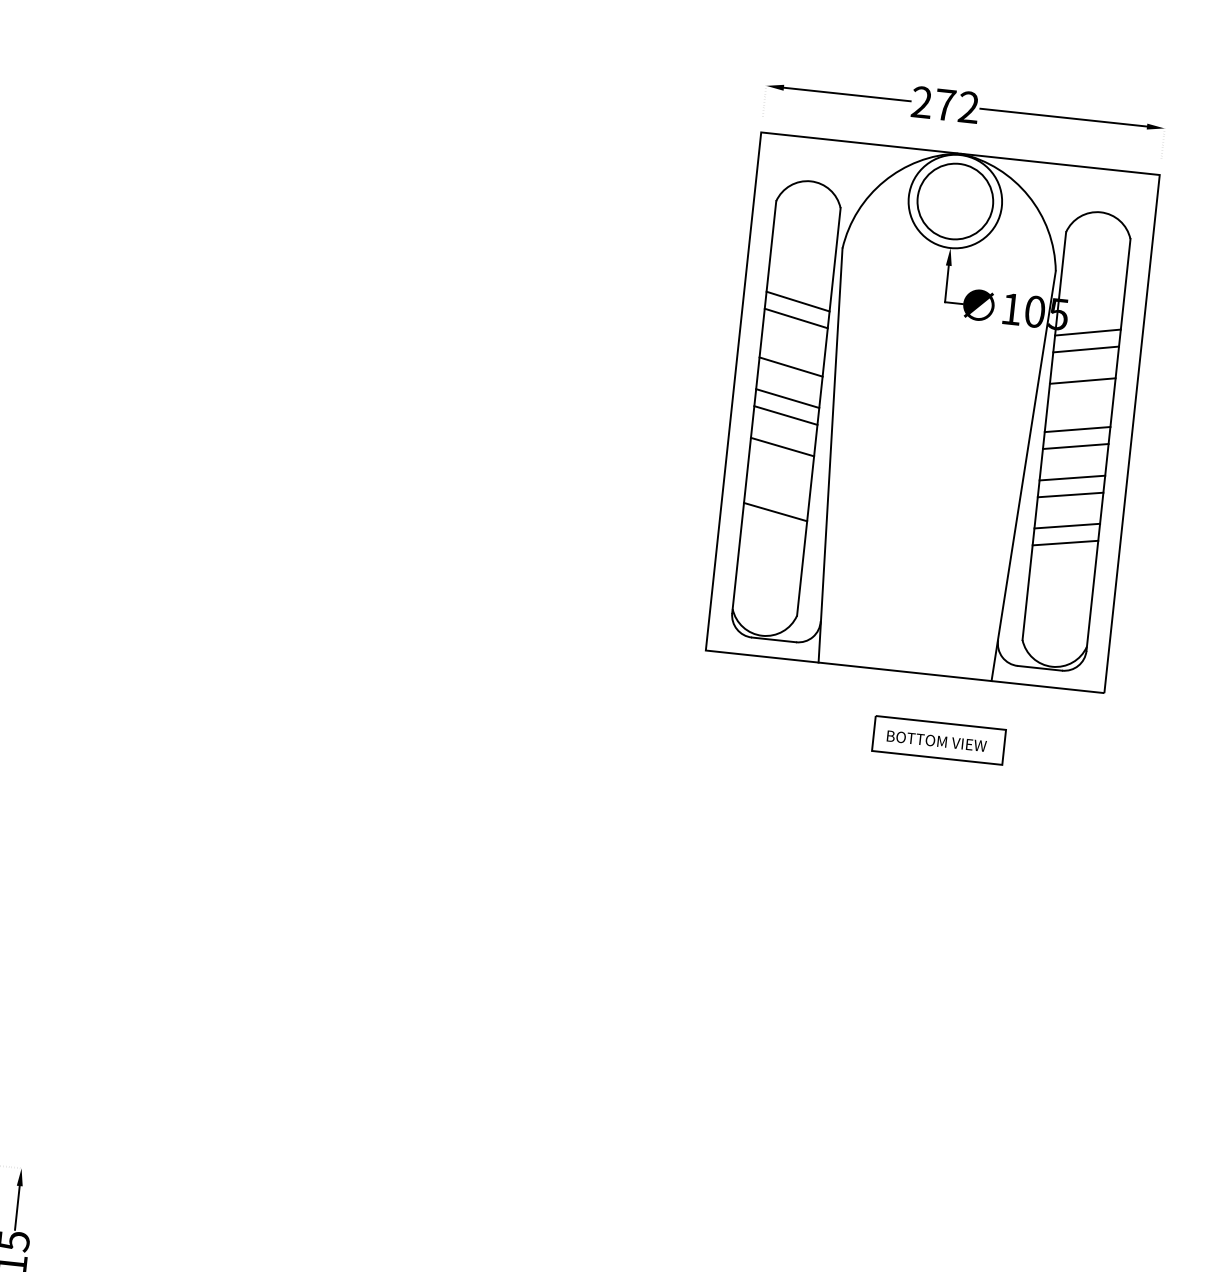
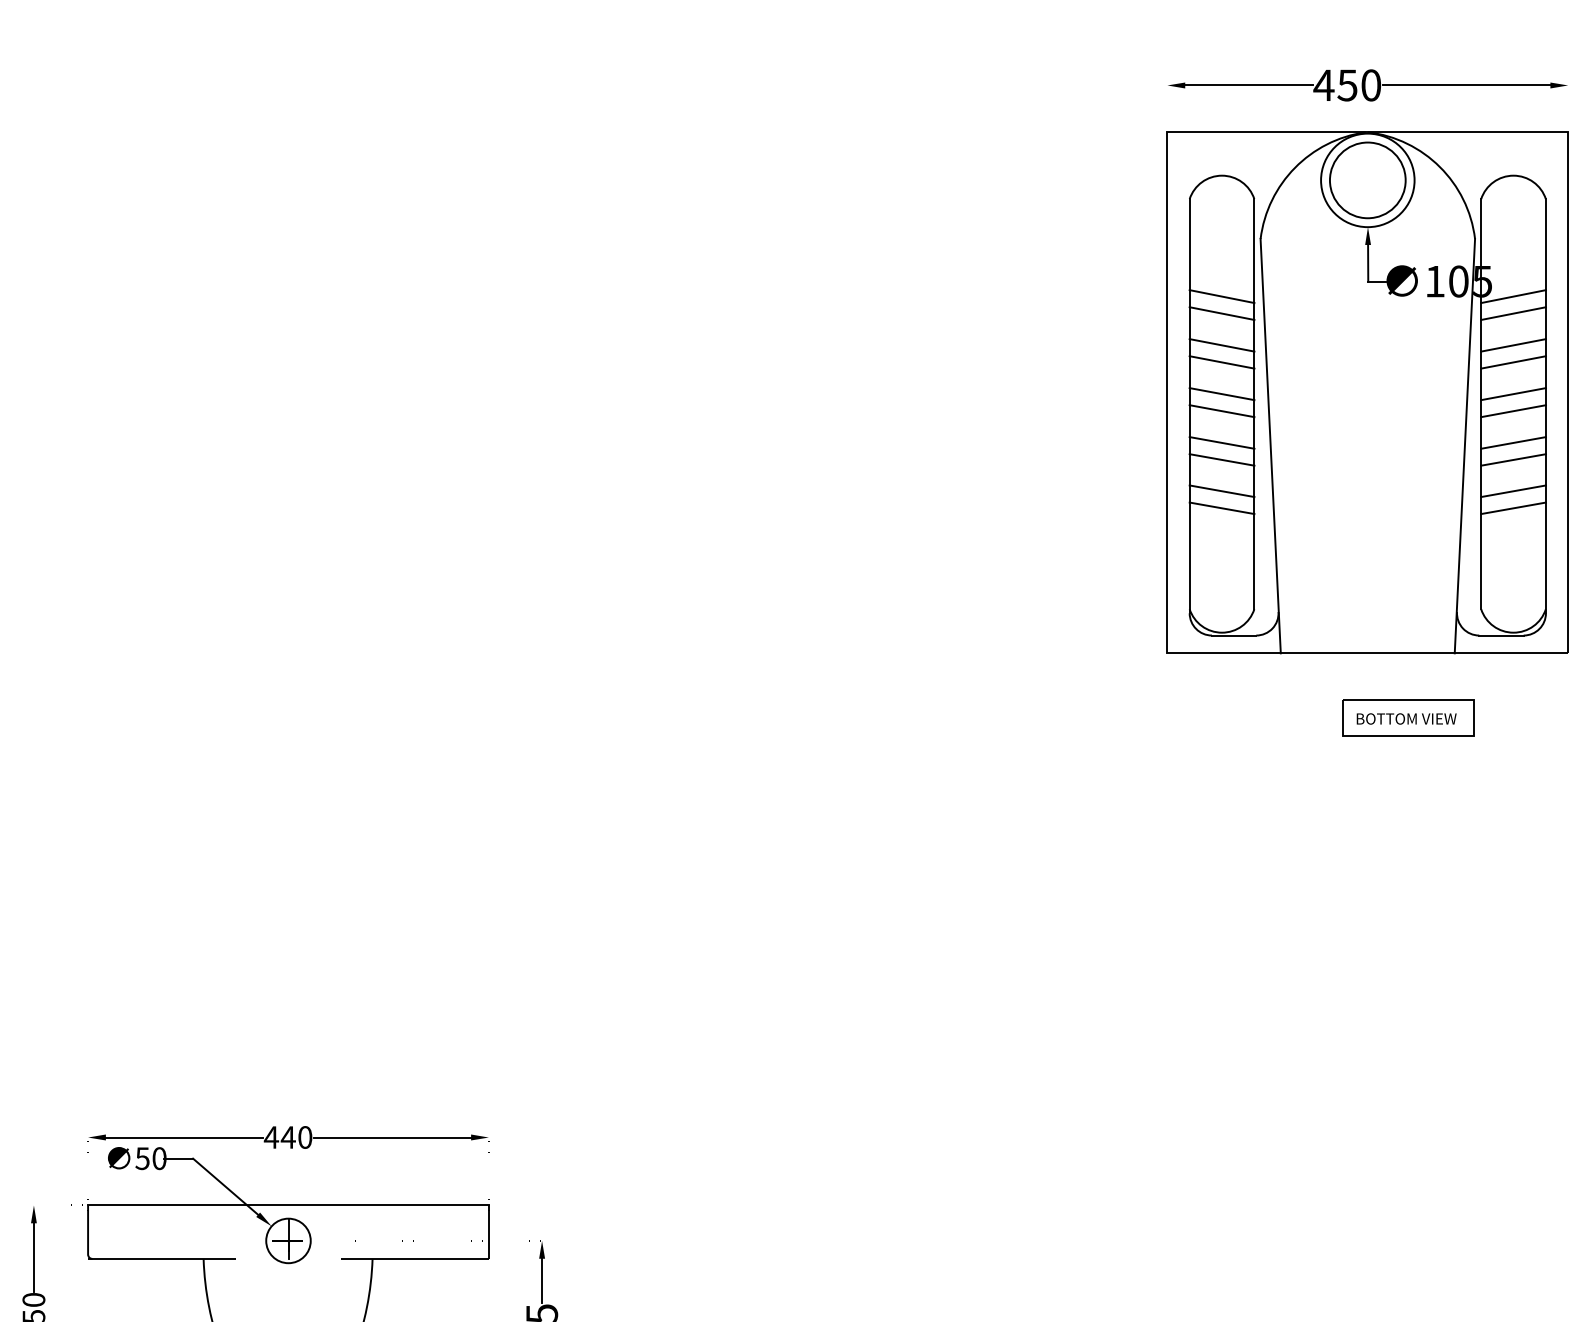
text: (945, 105) -> (1347, 85), 272 -> 450
line: (792, 350) -> (1221, 345), added
line: (1080, 398) -> (1513, 362), added
line: (780, 463) -> (1221, 459), added
line: (776, 495) -> (1221, 491), added

